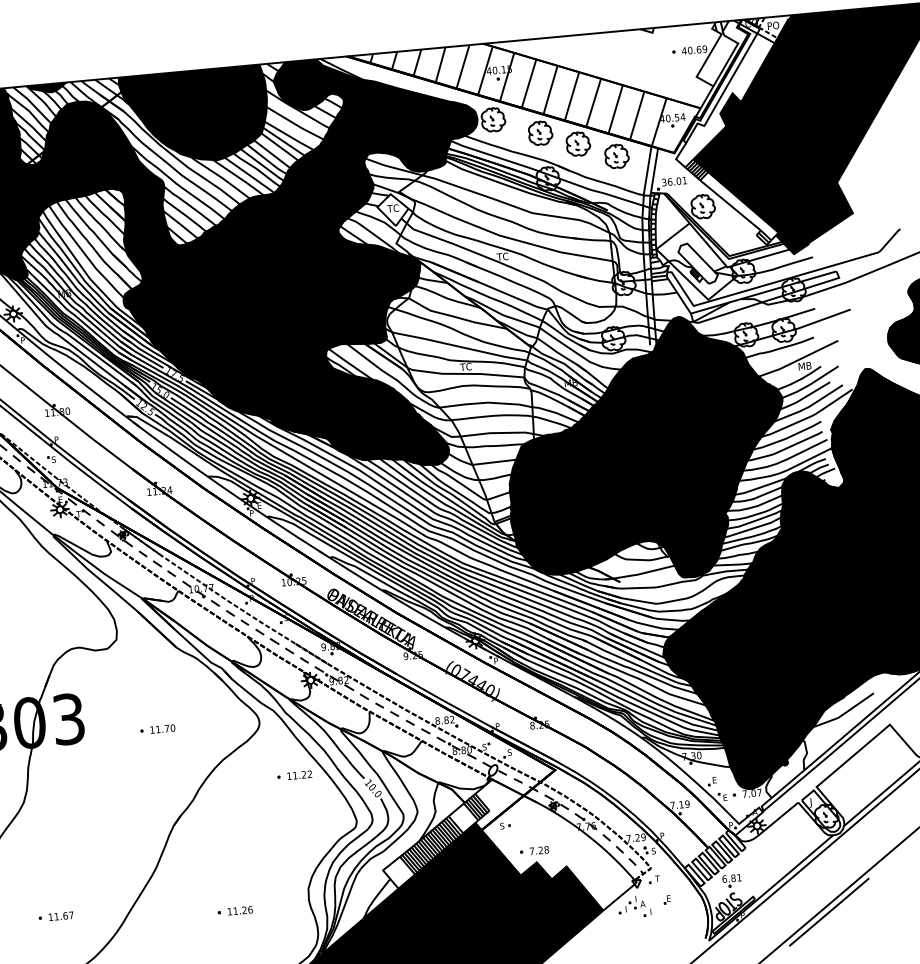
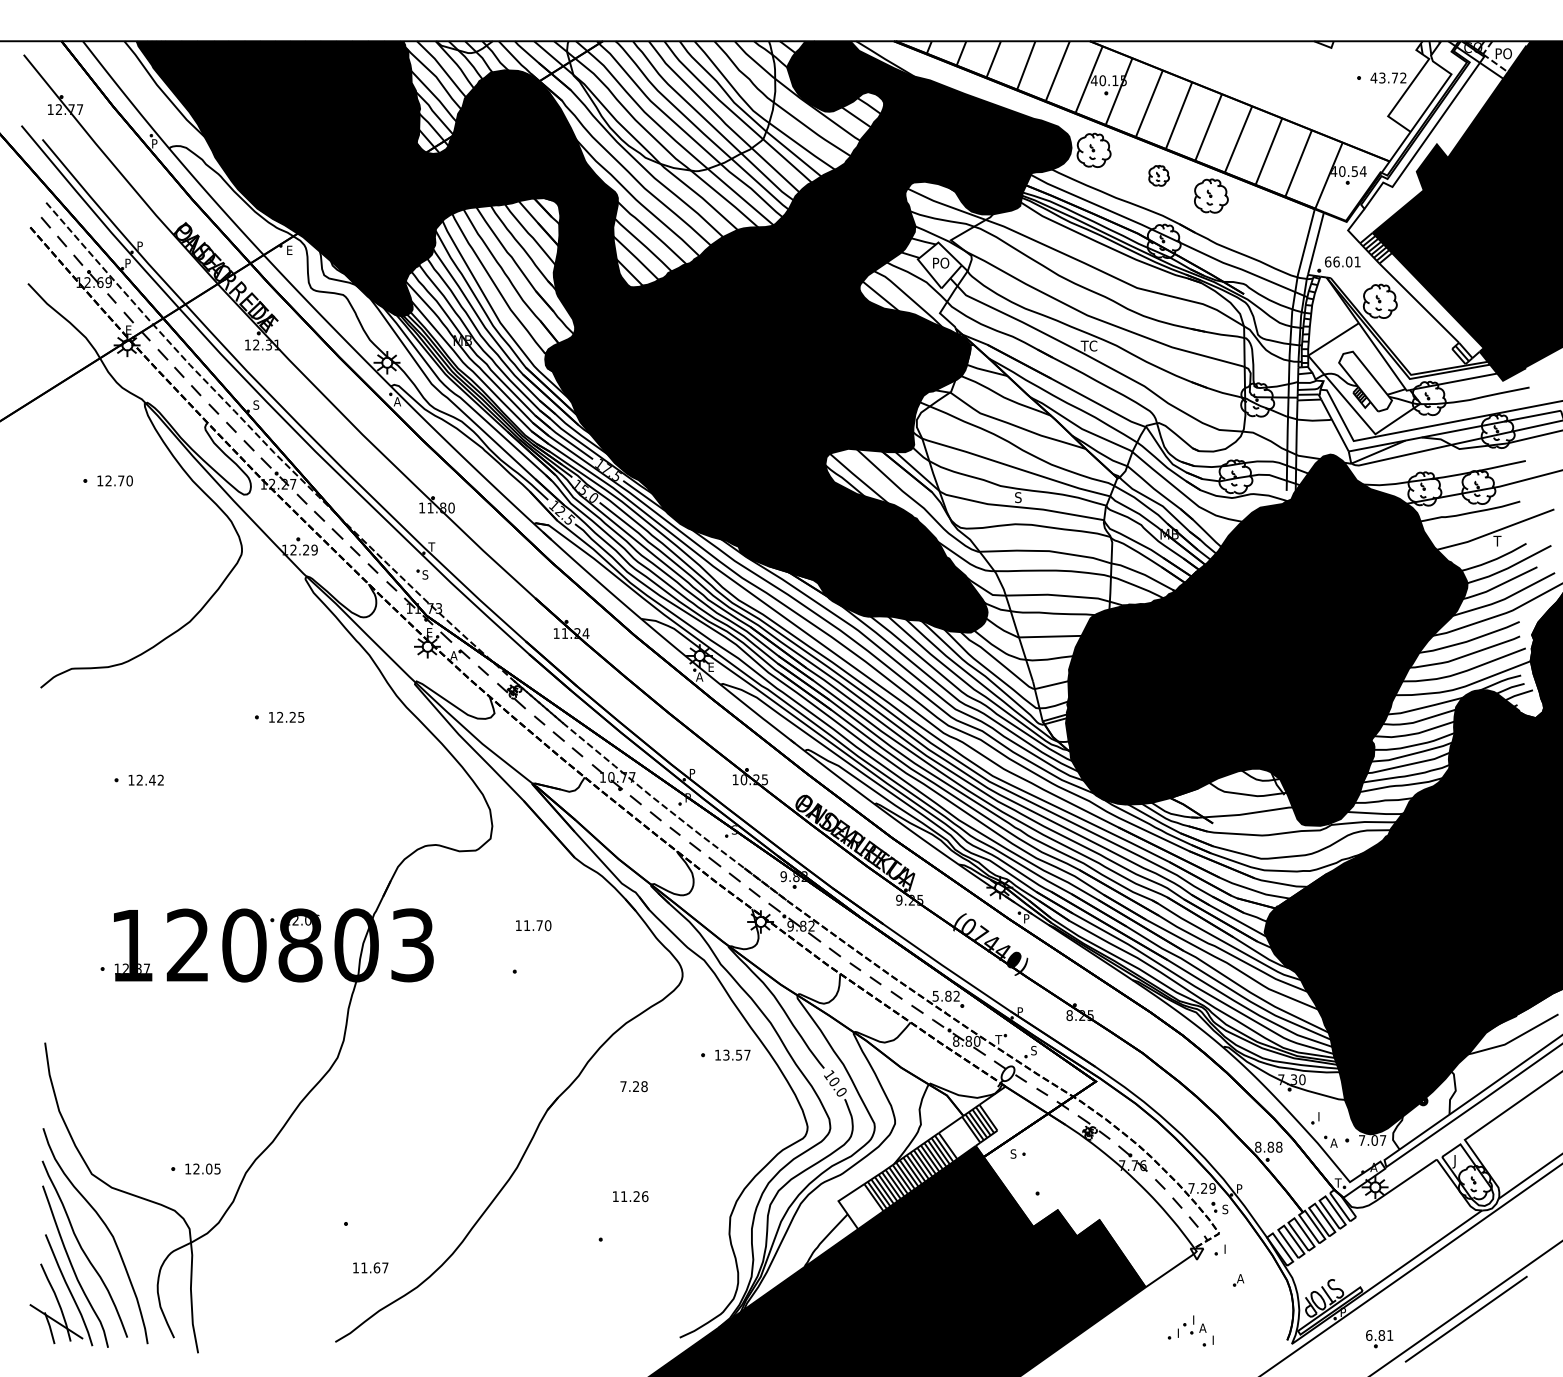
text: (697, 49) -> (1392, 77), 40.69 -> 43.72
fill: (46, 88) -> (464, 47), removed
fill: (195, 116) -> (671, 106), removed
part: (540, 133) -> (1158, 175), size x0.6
part: (616, 156) -> (1264, 218), removed
text: (664, 182) -> (1328, 261), 36.01 -> 66.01
text: (393, 208) -> (940, 262), TC -> PO
text: (23, 340) -> (397, 401), P -> A
text: (804, 365) -> (1502, 540), MB -> T
text: (465, 366) -> (1022, 497), TC -> S
text: (56, 439) -> (431, 546), P -> T
text: (251, 512) -> (699, 676), P -> A
text: (78, 514) -> (453, 655), T -> A
text: (437, 720) -> (935, 995), 8.82 -> 5.82
text: (162, 729) -> (533, 925), moved
text: (484, 747) -> (998, 1039), S -> T
text: (302, 774) -> (736, 1054), 11.22 -> 13.57
text: (714, 779) -> (1321, 1116), E -> I
text: (725, 797) -> (1333, 1142), E -> A
text: (679, 804) -> (1268, 1146), 7.19 -> 8.88
text: (730, 825) -> (1337, 1182), P -> T
text: (539, 850) -> (633, 1086), moved
text: (657, 878) -> (1226, 1248), T -> I
part: (732, 881) -> (1379, 1339), moved
text: (668, 898) -> (1240, 1278), E -> A
part: (634, 906) -> (1190, 1330), moved
text: (240, 910) -> (630, 1196), moved
text: (61, 916) -> (370, 1267), moved

